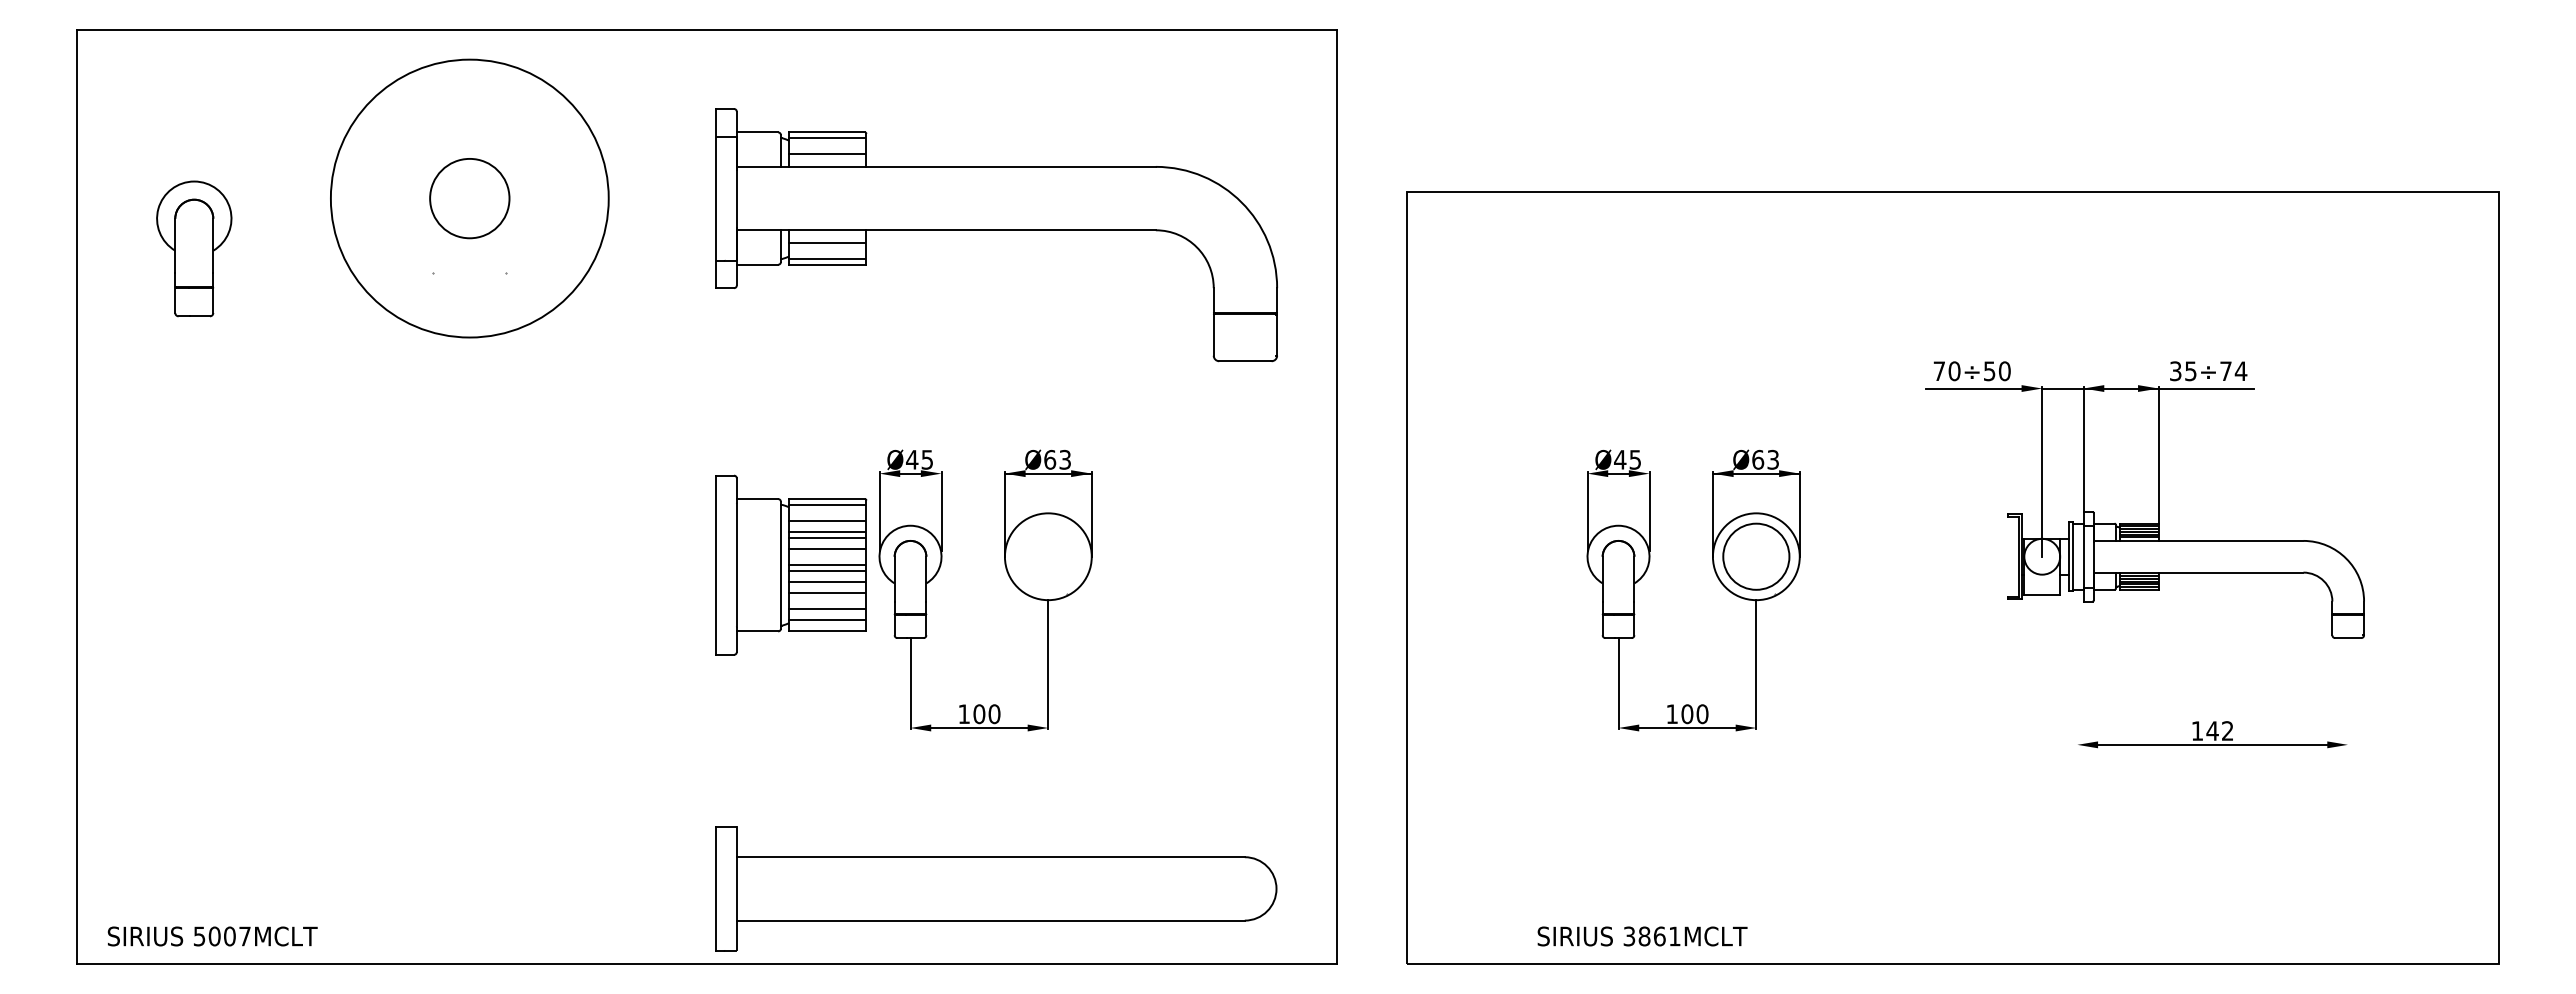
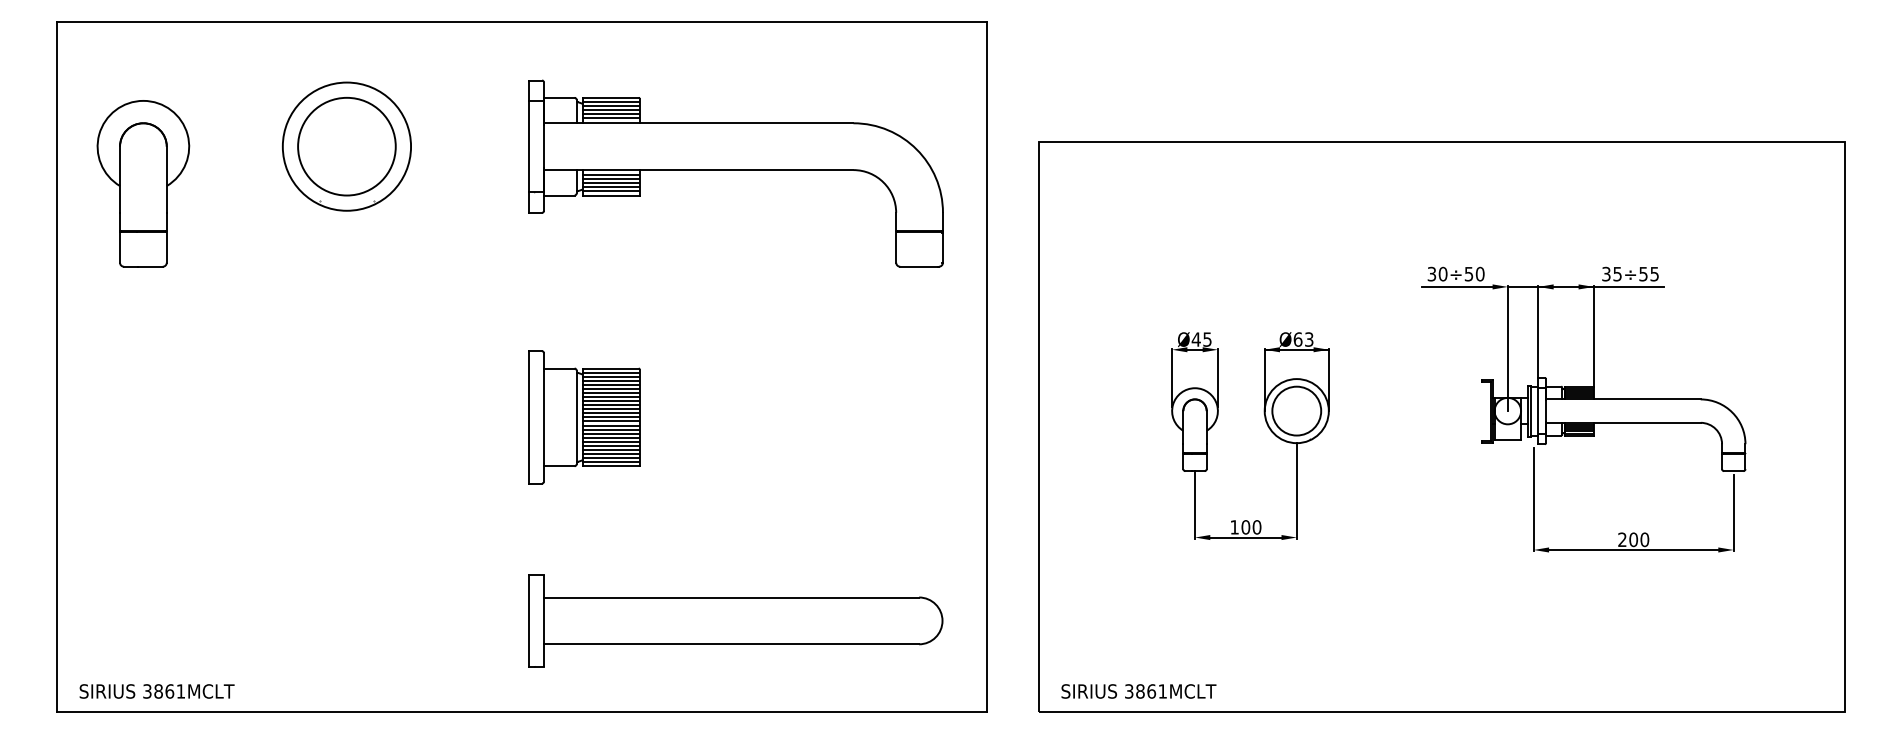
line: (827, 143) -> (611, 106), added
line: (827, 148) -> (611, 109), added
line: (827, 160) -> (611, 118), added
circle: (469, 198) -> (346, 146), size x0.62
circle: (469, 198) -> (346, 146), size x1.67
line: (827, 237) -> (611, 175), added
part: (194, 248) -> (143, 183), size x1.67
line: (827, 248) -> (611, 183), added
line: (827, 253) -> (611, 187), added
text: (1939, 371) -> (1432, 274), 70÷50 -> 30÷50
text: (2233, 371) -> (1649, 274), 35÷74 -> 35÷55
line: (827, 510) -> (611, 376), added
line: (827, 515) -> (611, 380), added
line: (827, 526) -> (611, 388), added
line: (827, 543) -> (611, 401), added
line: (827, 554) -> (611, 409), added
line: (827, 559) -> (611, 413), added
line: (827, 576) -> (611, 425), added
part: (1009, 578) -> (745, 427), removed
line: (827, 587) -> (611, 433), added
line: (827, 598) -> (611, 441), added
line: (827, 603) -> (611, 445), added
line: (827, 614) -> (611, 453), added
line: (827, 625) -> (611, 461), added
line: (2077, 676) -> (1533, 499), added
line: (2347, 694) -> (1733, 512), added
text: (2212, 730) -> (1633, 539), 142 -> 200
part: (996, 888) -> (735, 620), moved
text: (222, 936) -> (164, 691), 5007MCLT -> 3861MCLT
text: (1642, 936) -> (1138, 691), moved

